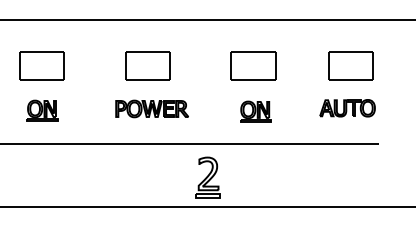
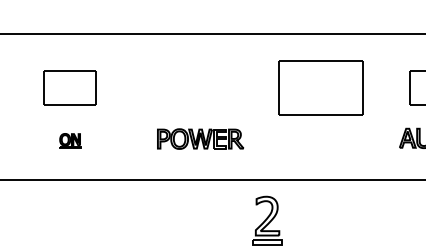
part: (147, 65) -> (195, 87), removed
part: (253, 65) -> (320, 87), size x1.6
part: (42, 110) -> (70, 140), size x0.6
part: (255, 111) -> (323, 142), removed

